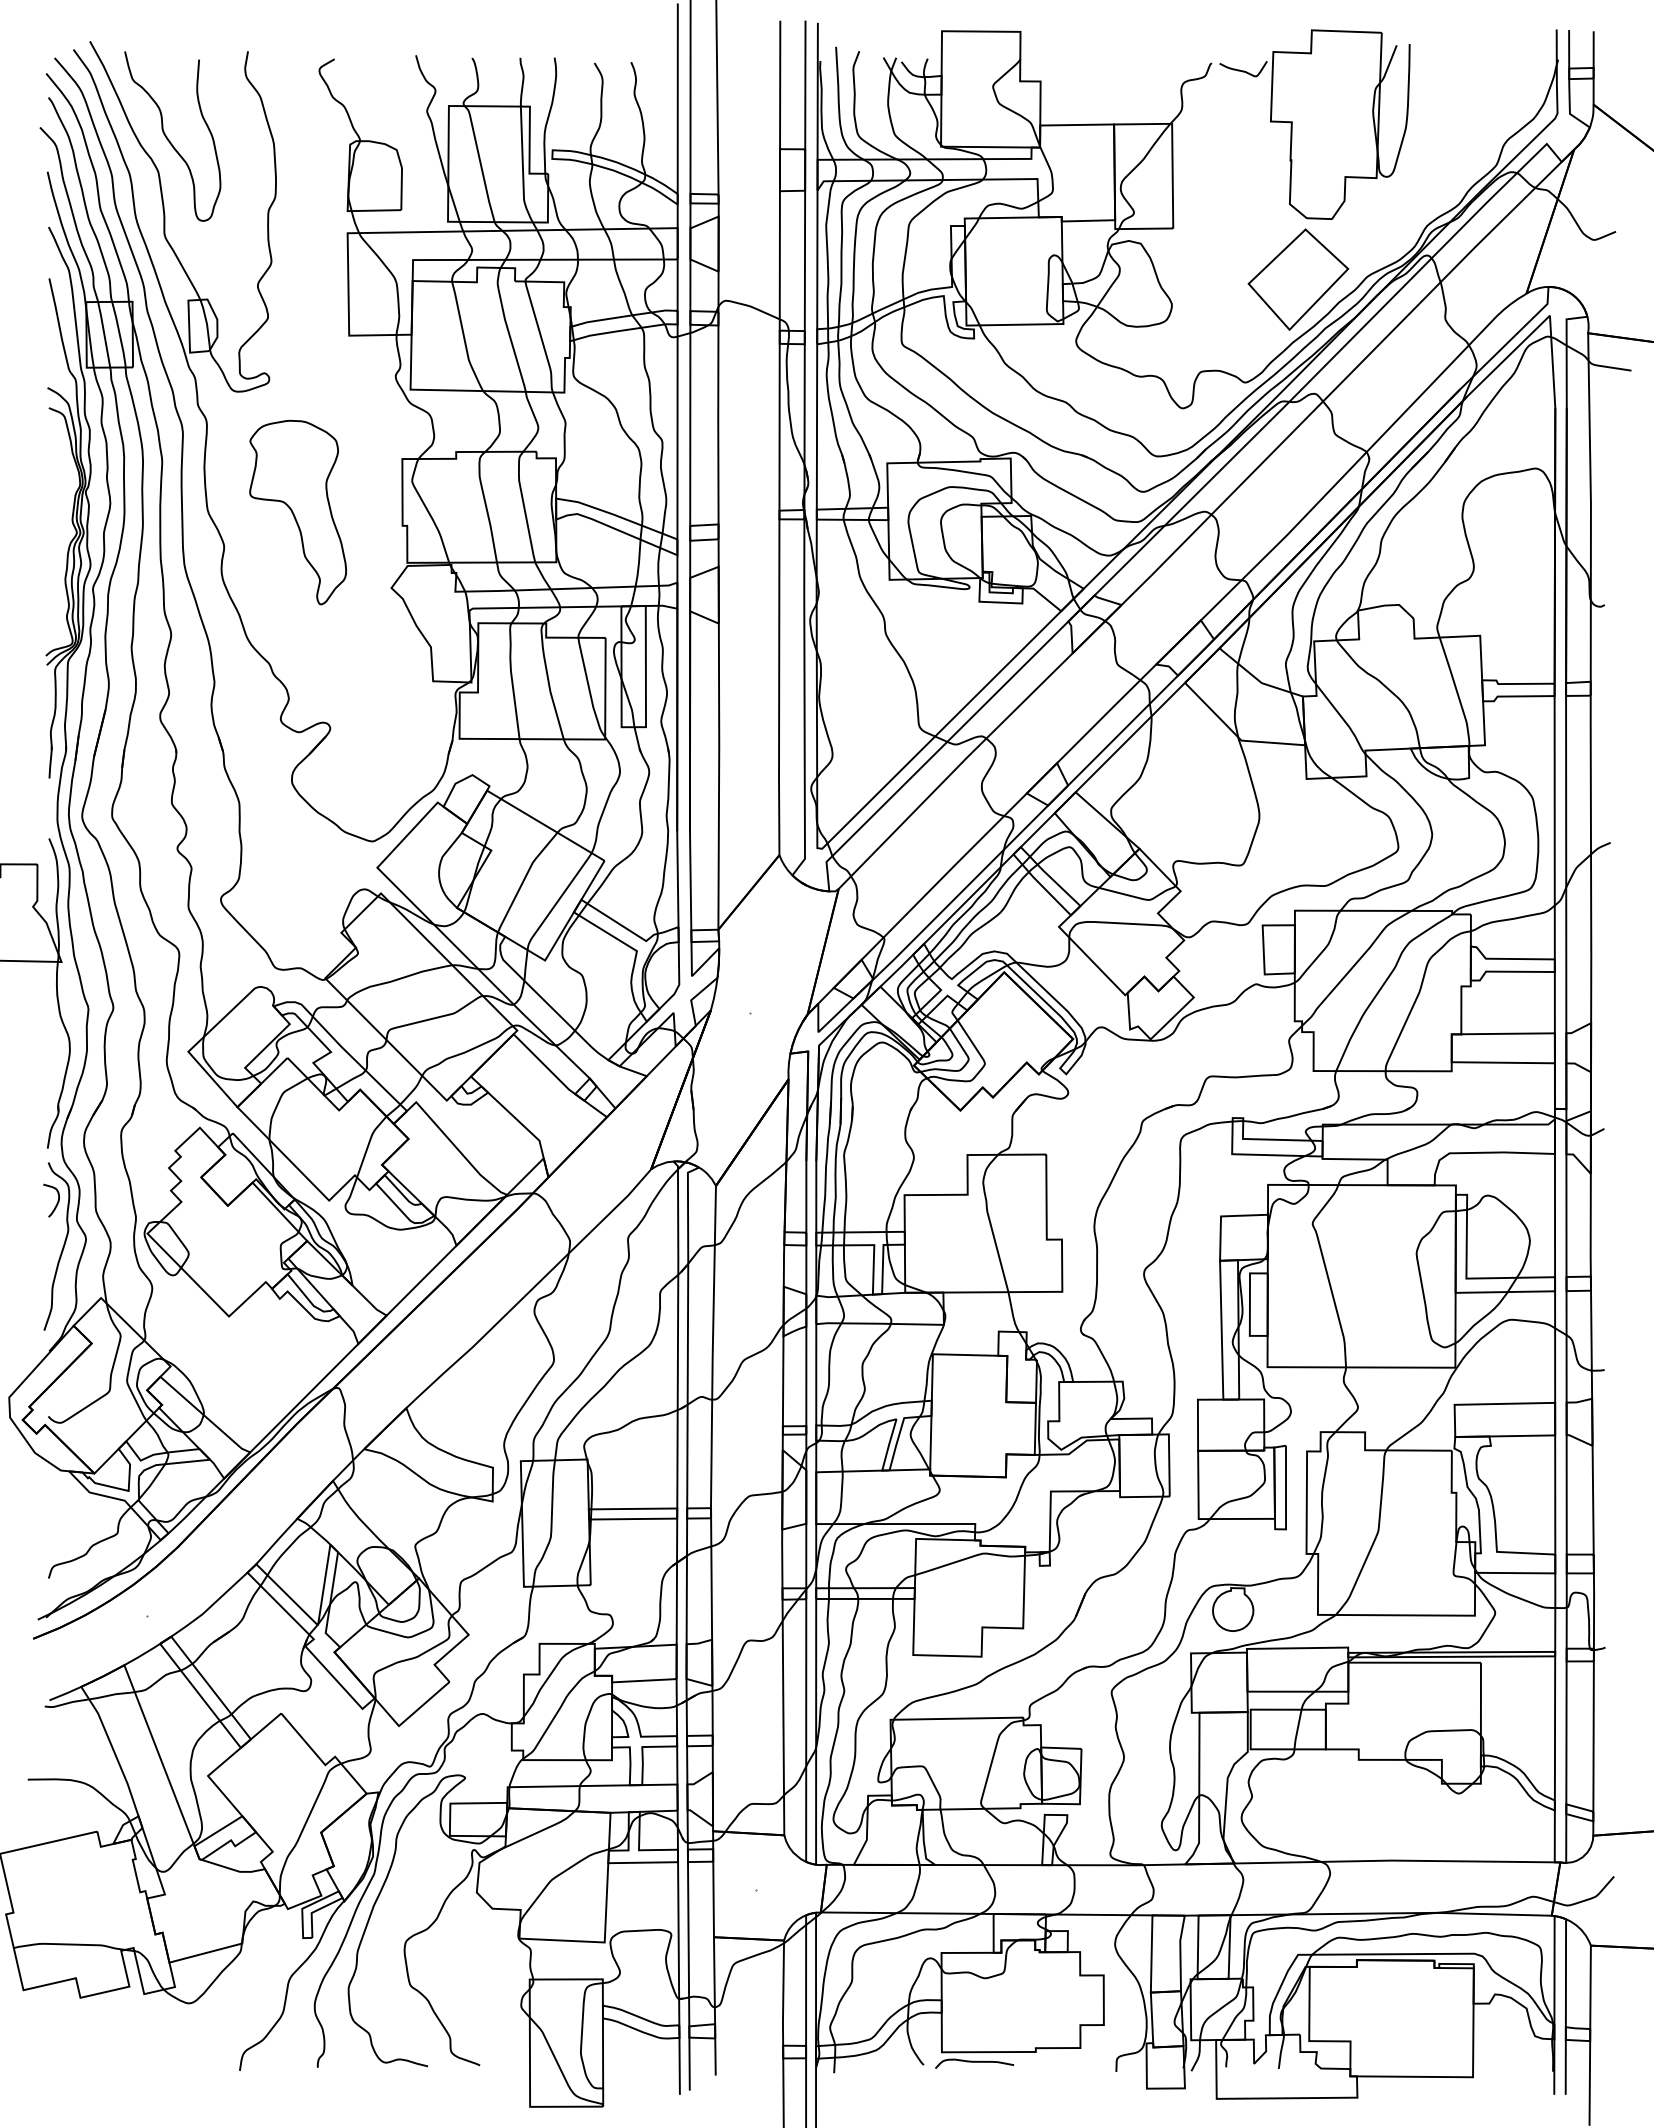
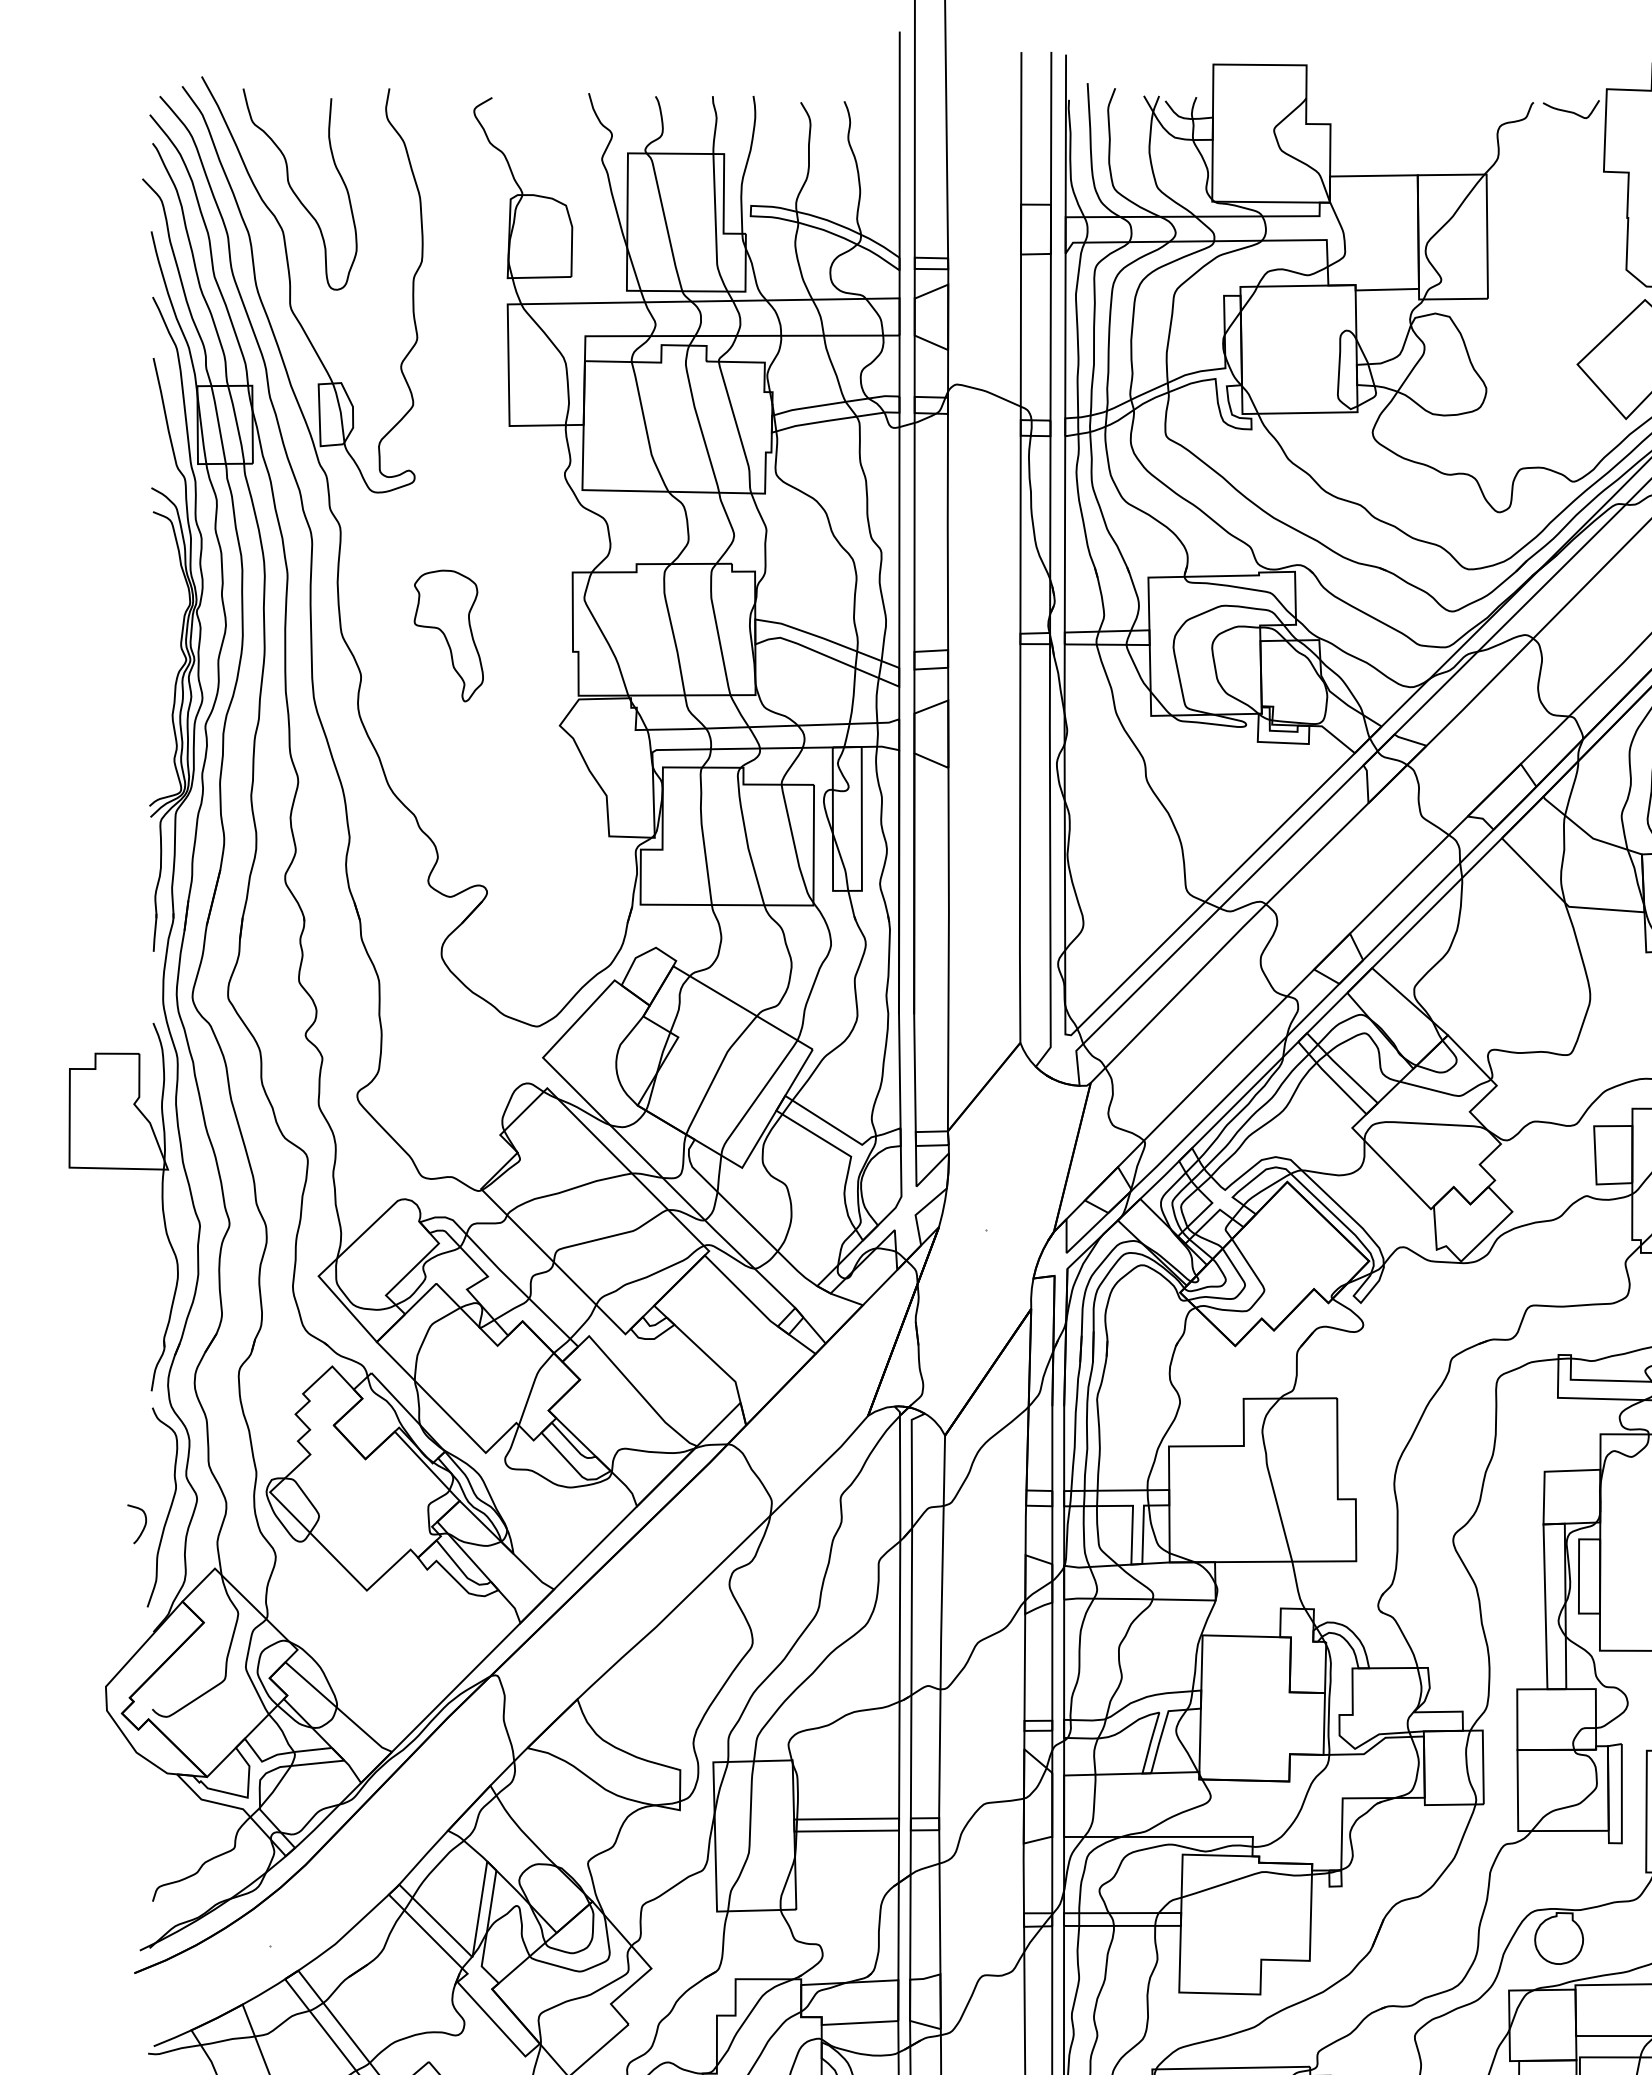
part: (297, 512) -> (448, 635), size x0.6
curve: (56, 1203) -> (143, 1527), moved

